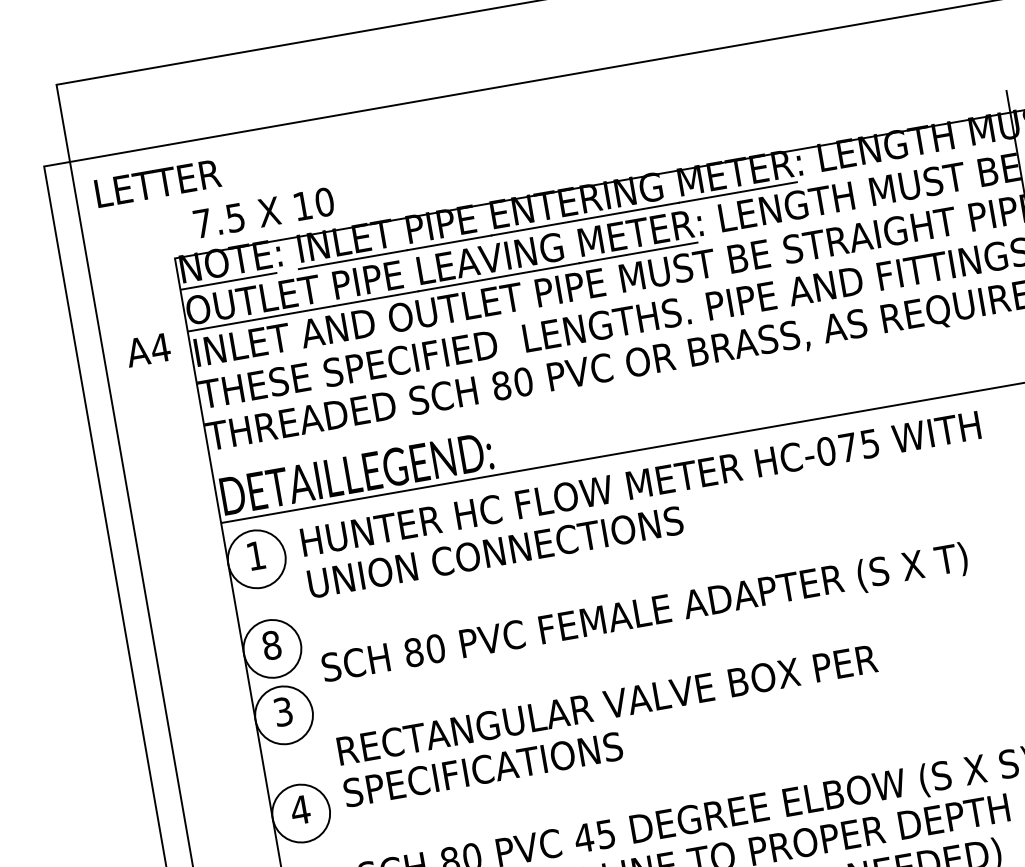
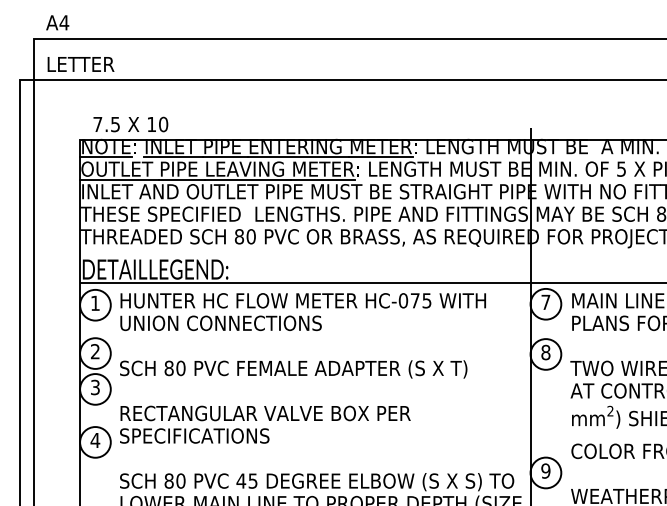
text: (156, 183) -> (80, 64), moved
text: (147, 349) -> (57, 22), moved
text: (270, 645) -> (94, 351), 8 -> 2

